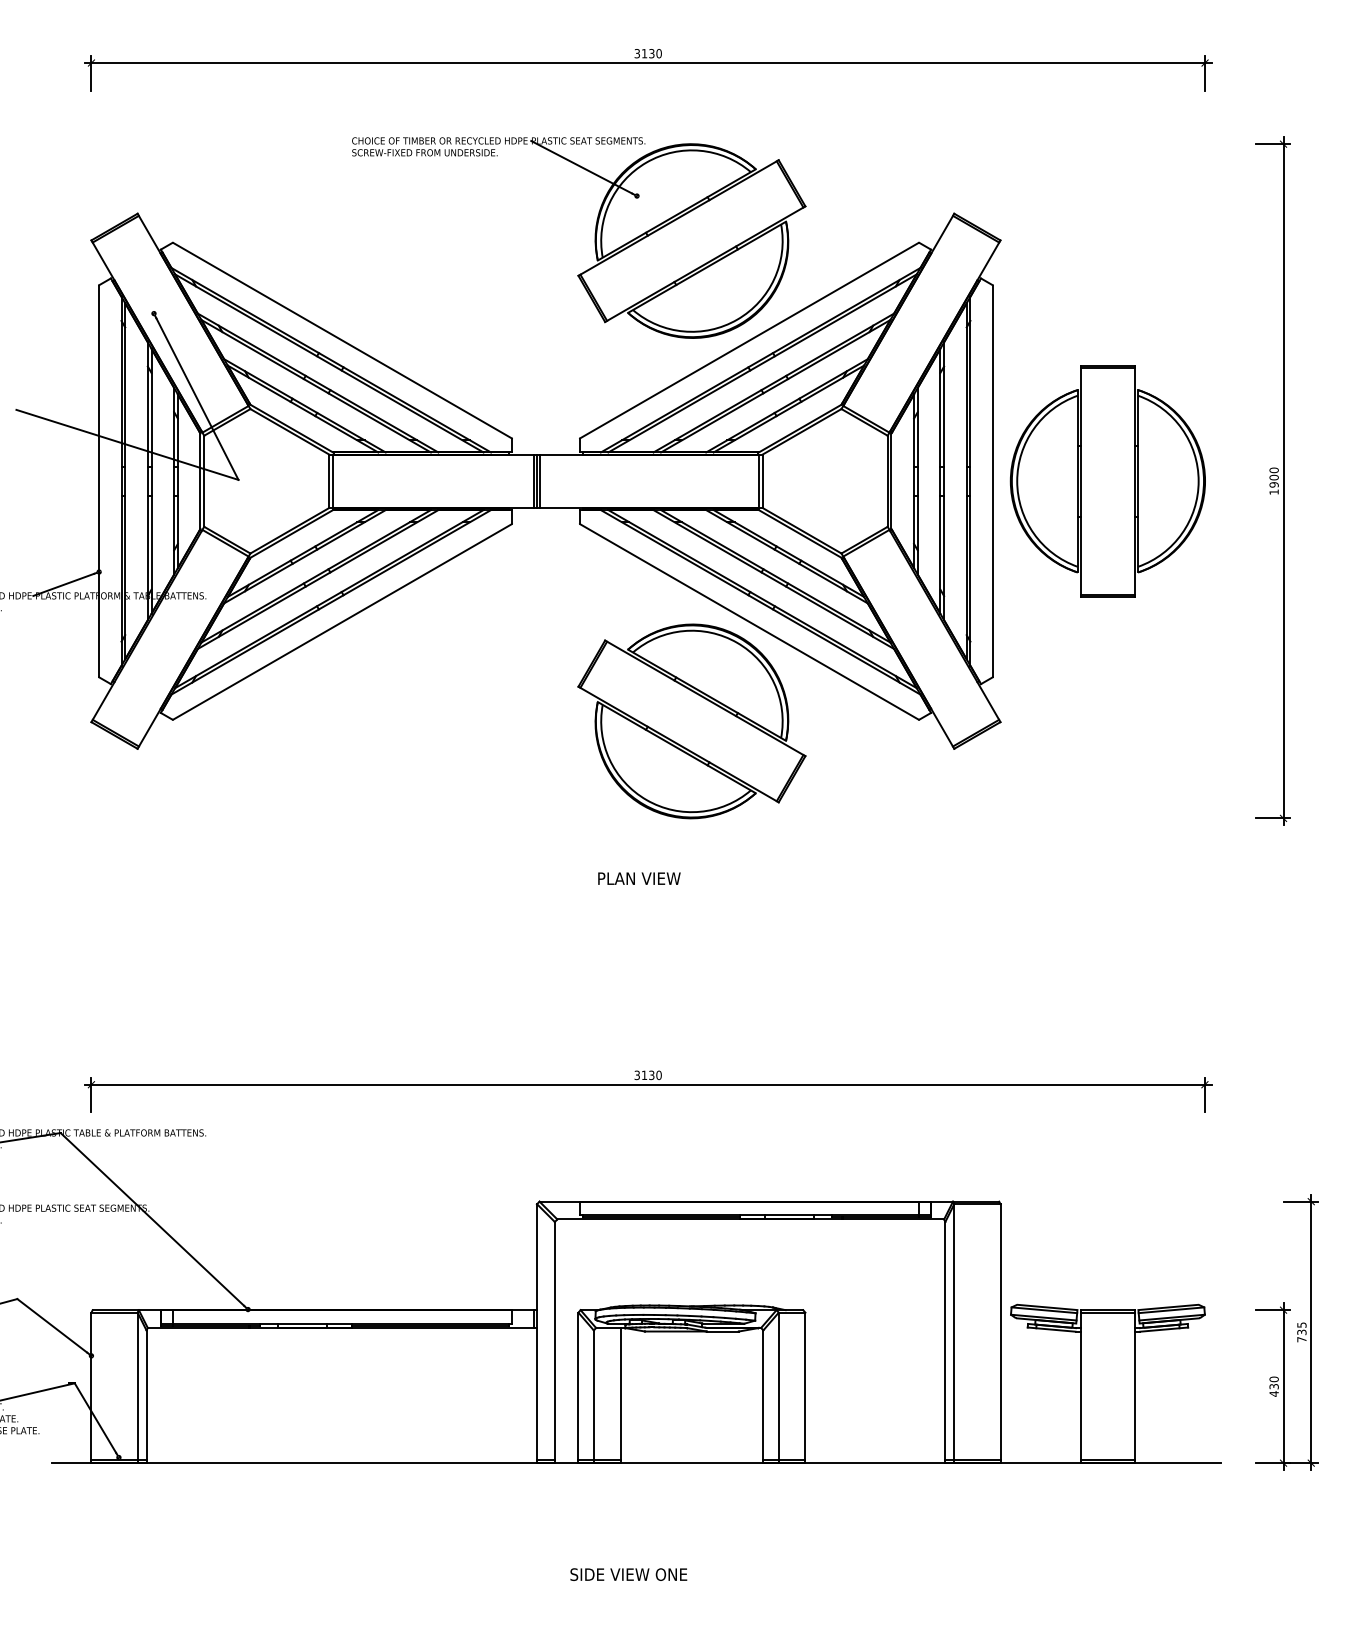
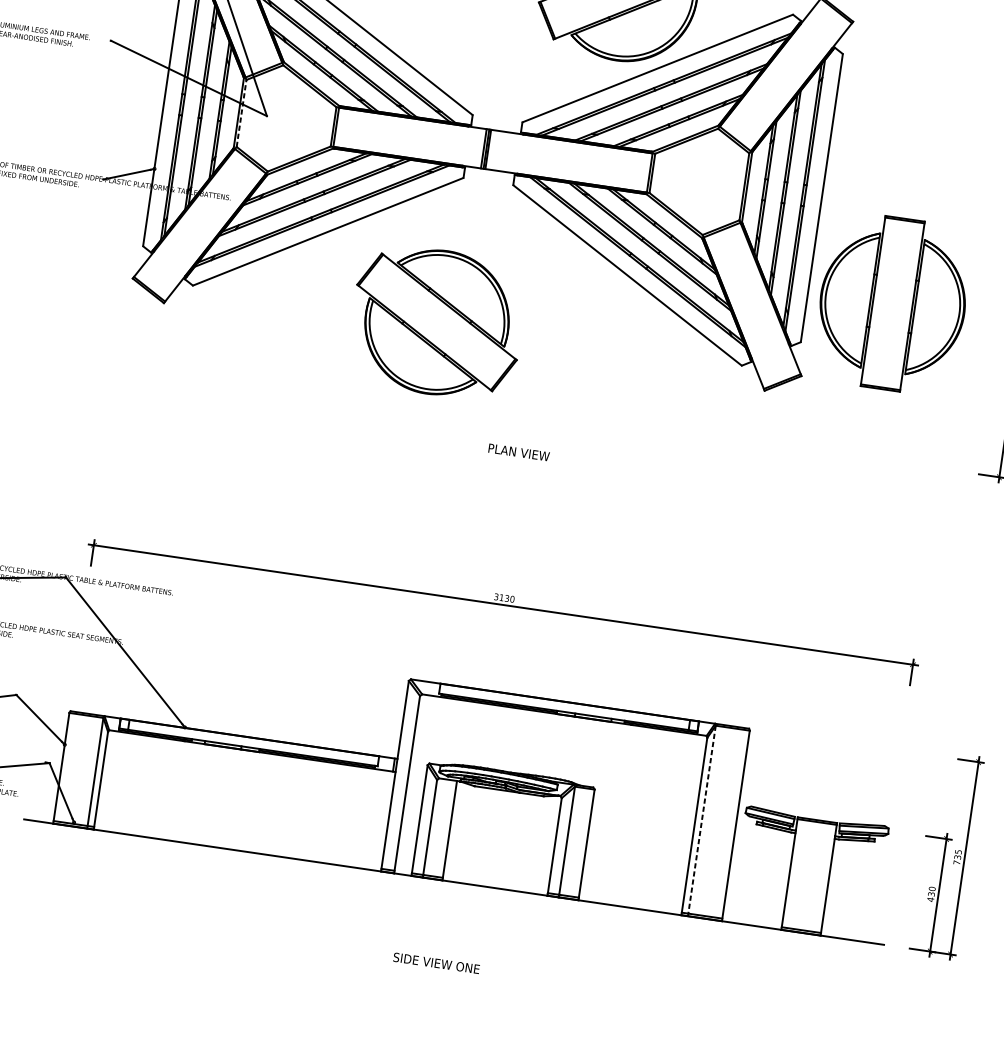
line: (204, 481) -> (241, 113), solid -> dashed
part: (1107, 481) -> (892, 303), moved
part: (691, 721) -> (436, 322), moved
line: (954, 1334) -> (701, 821), solid -> dashed

